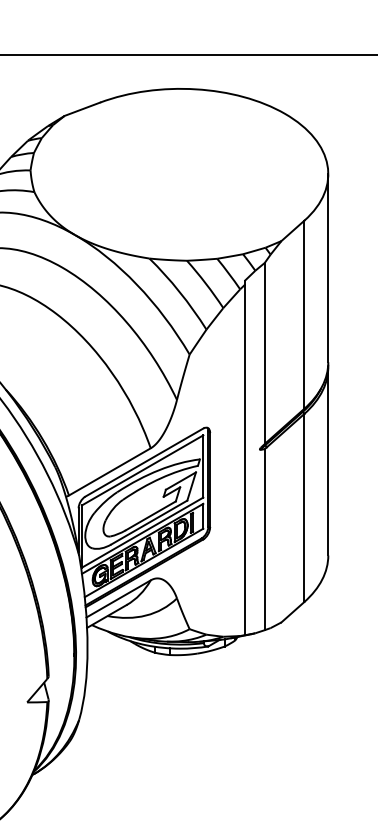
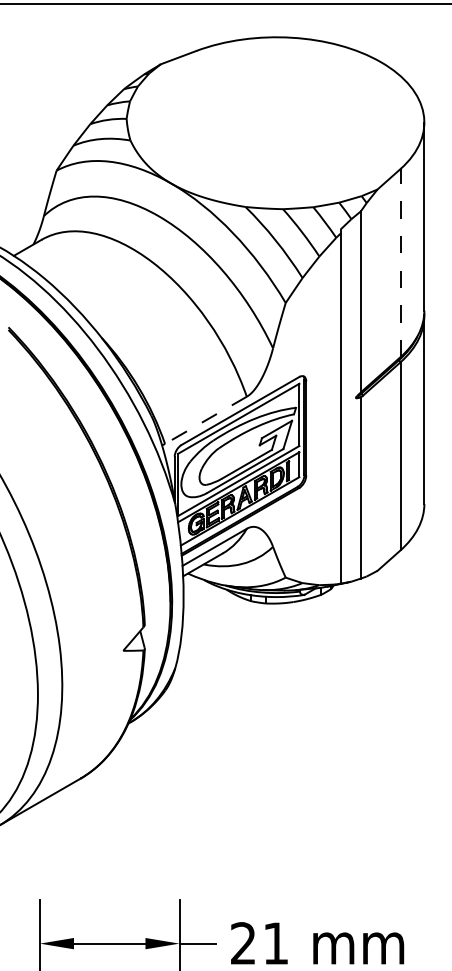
line: (304, 314) -> (400, 262), solid -> dashed
line: (109, 472) -> (205, 420), solid -> dashed

